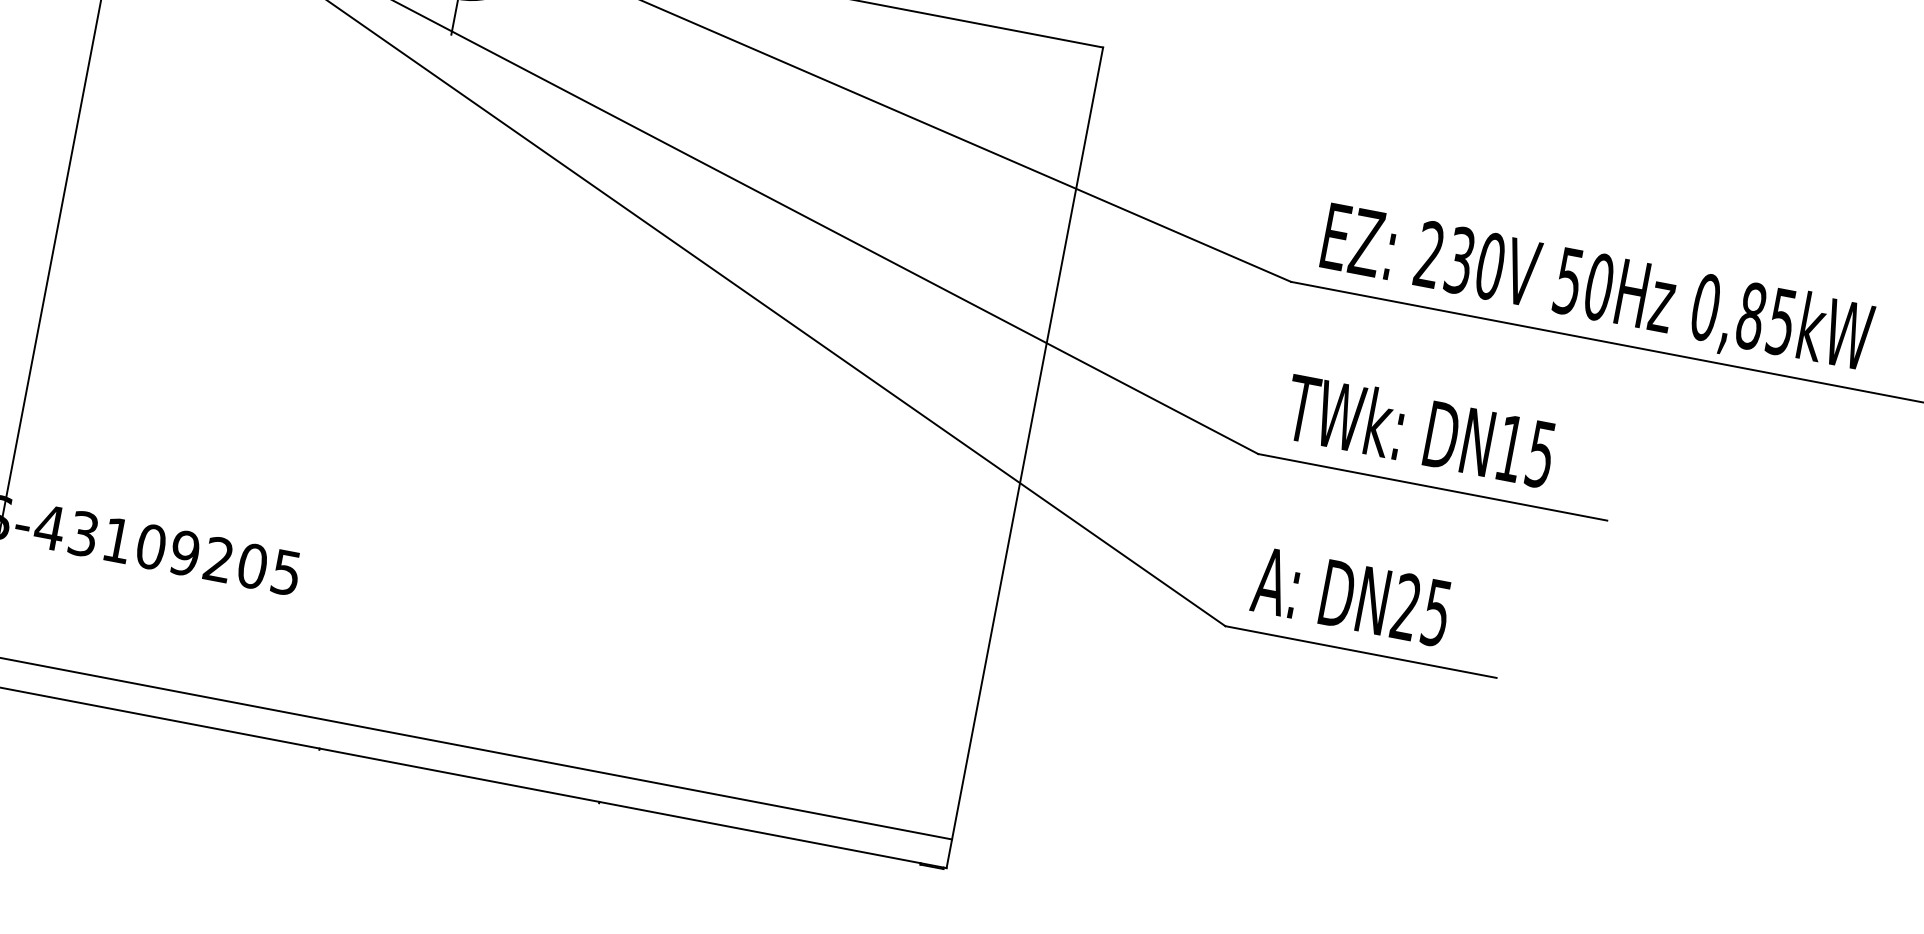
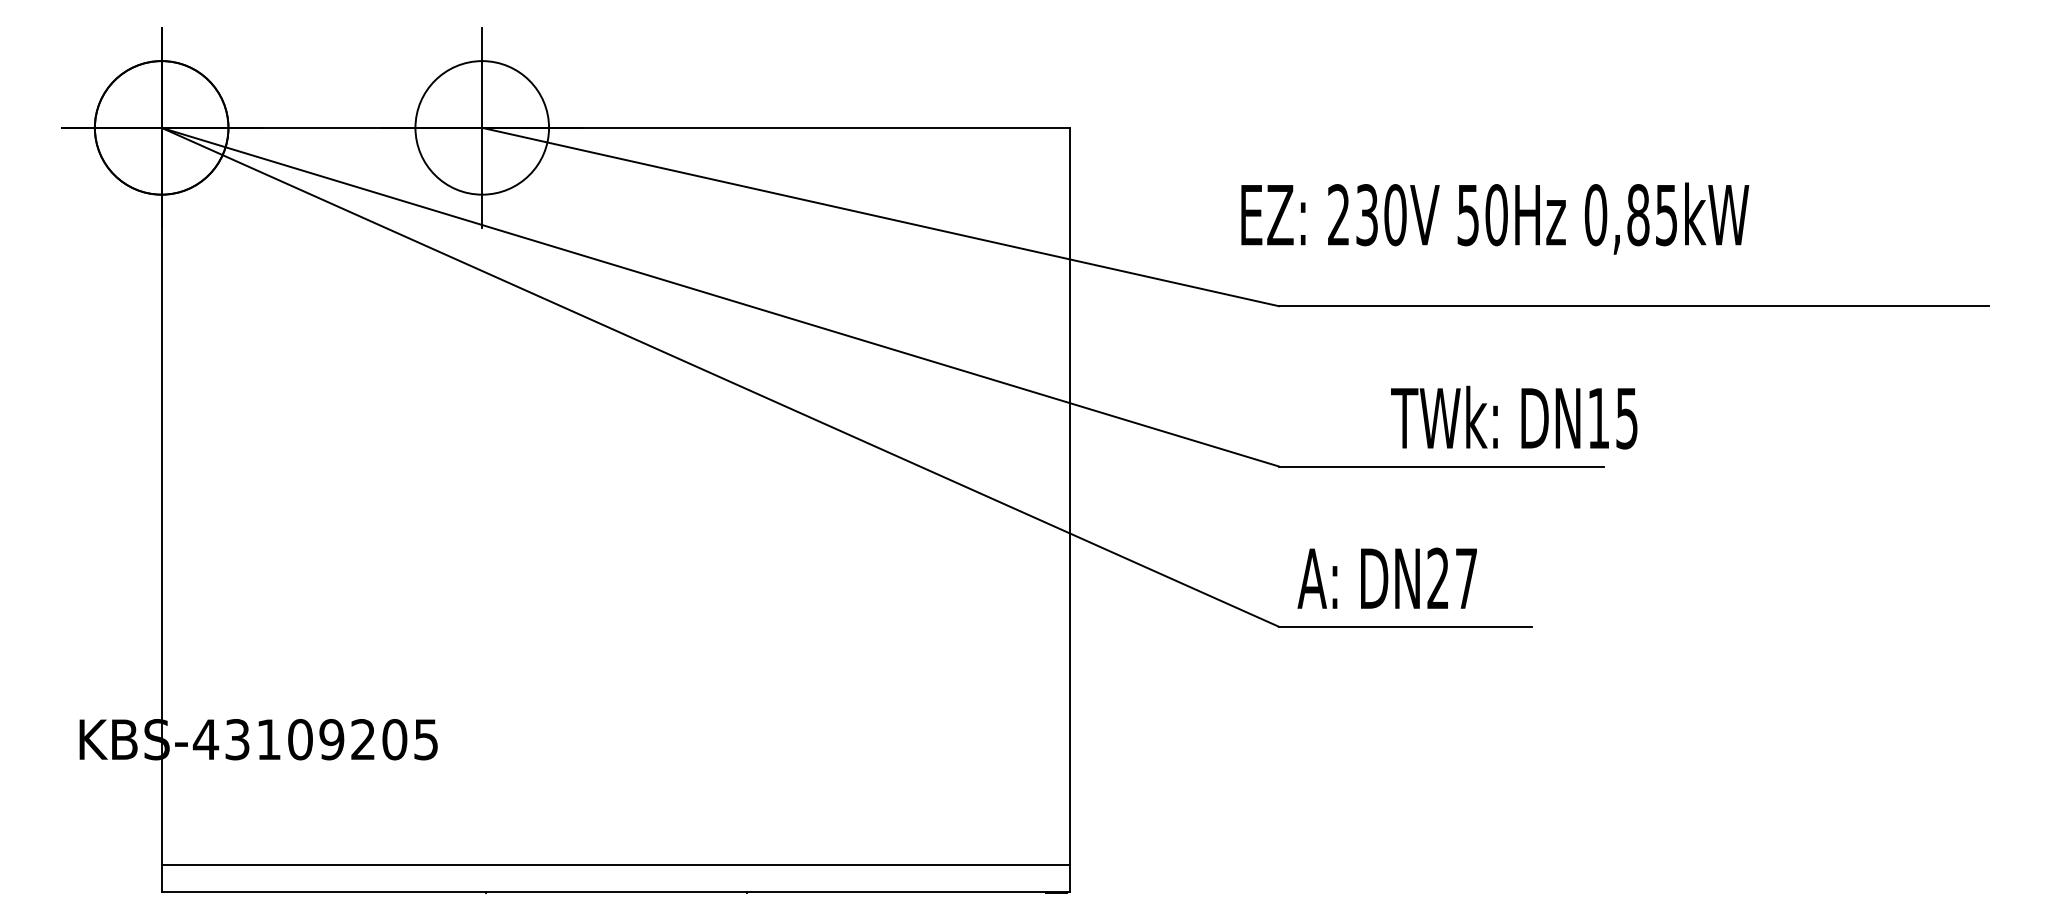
text: (1597, 290) -> (1495, 218), moved
text: (1420, 430) -> (1514, 417), moved
text: (1436, 612) -> (1466, 578), DN25 -> DN27

